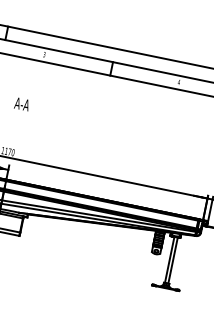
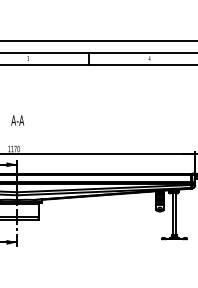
text: (21, 104) -> (17, 120), moved

